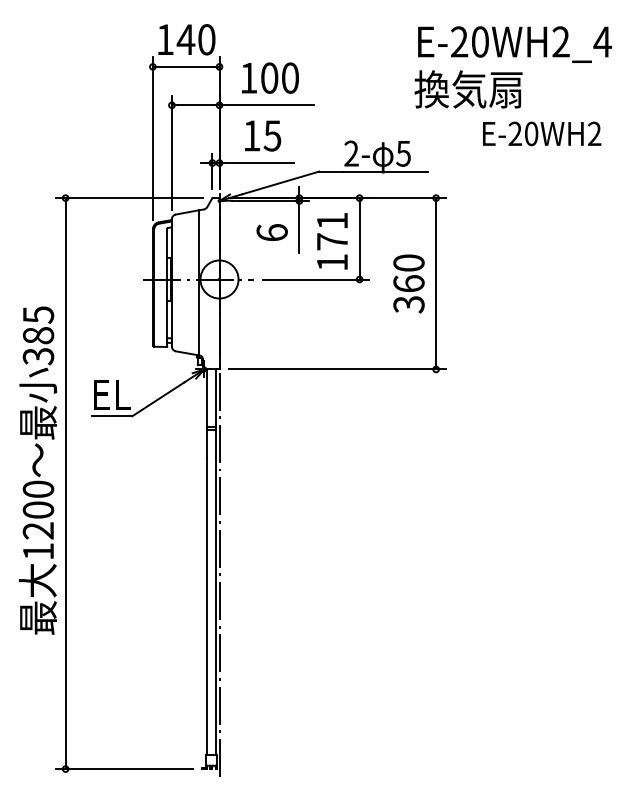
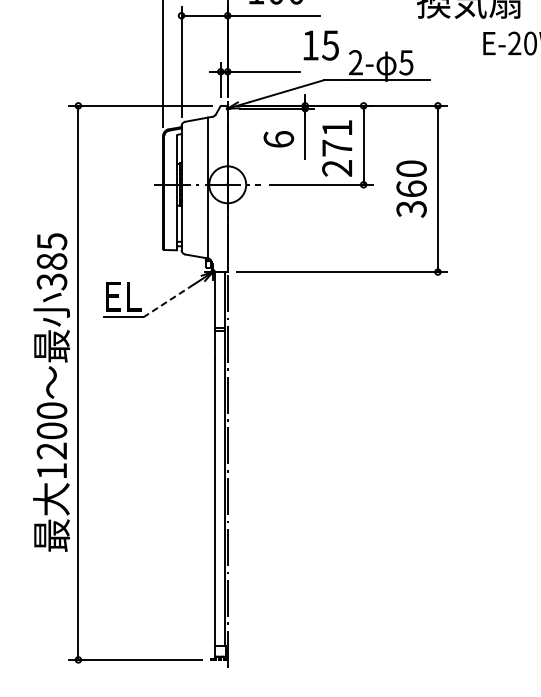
text: (263, 135) -> (321, 45), moved
text: (331, 262) -> (336, 168), 171 -> 271
line: (158, 399) -> (168, 301), solid -> dashed
text: (37, 470) -> (51, 392), moved

